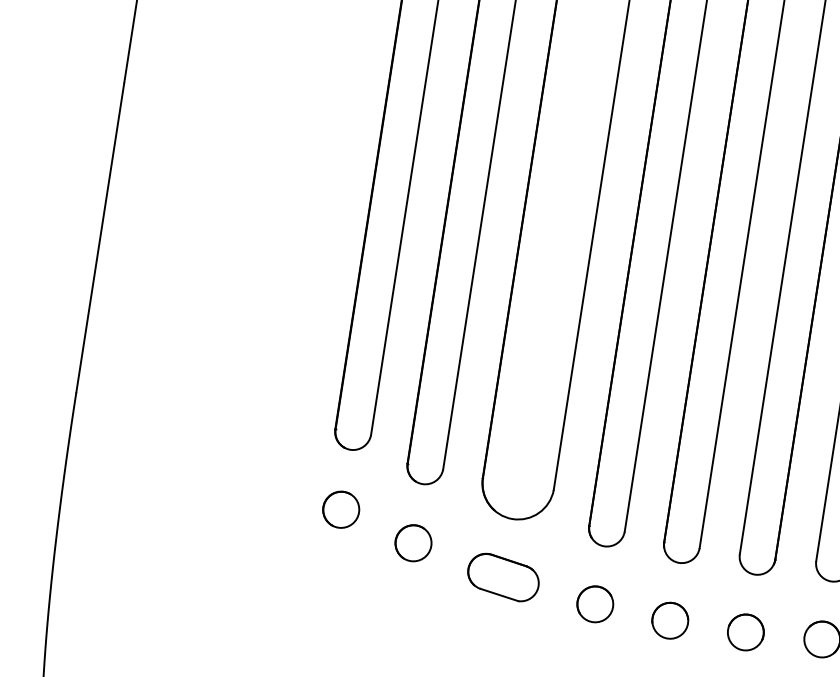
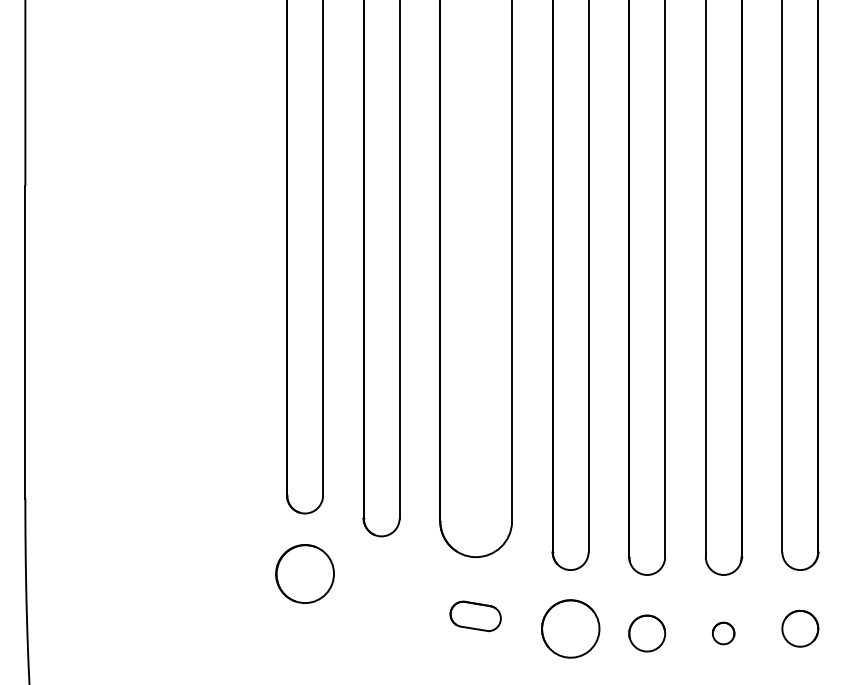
part: (340, 509) -> (304, 574), size x1.6
part: (413, 543) -> (381, 596), removed
part: (503, 577) -> (475, 616), size x0.7
part: (595, 604) -> (570, 628), size x1.6
part: (745, 632) -> (723, 633), size x0.6

